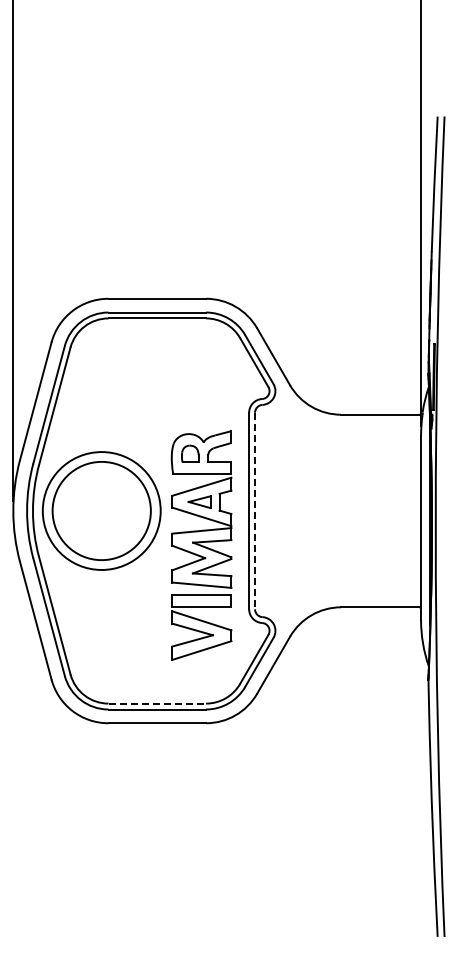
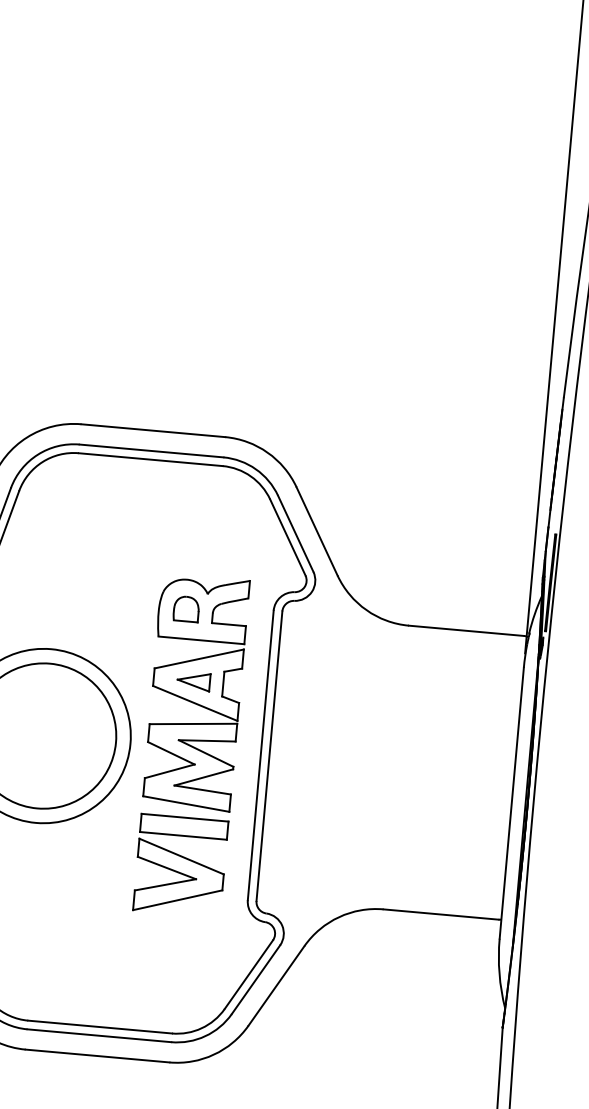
line: (255, 511) -> (270, 756), dashed -> solid
part: (201, 545) -> (190, 745), moved
line: (157, 703) -> (100, 1026), dashed -> solid

